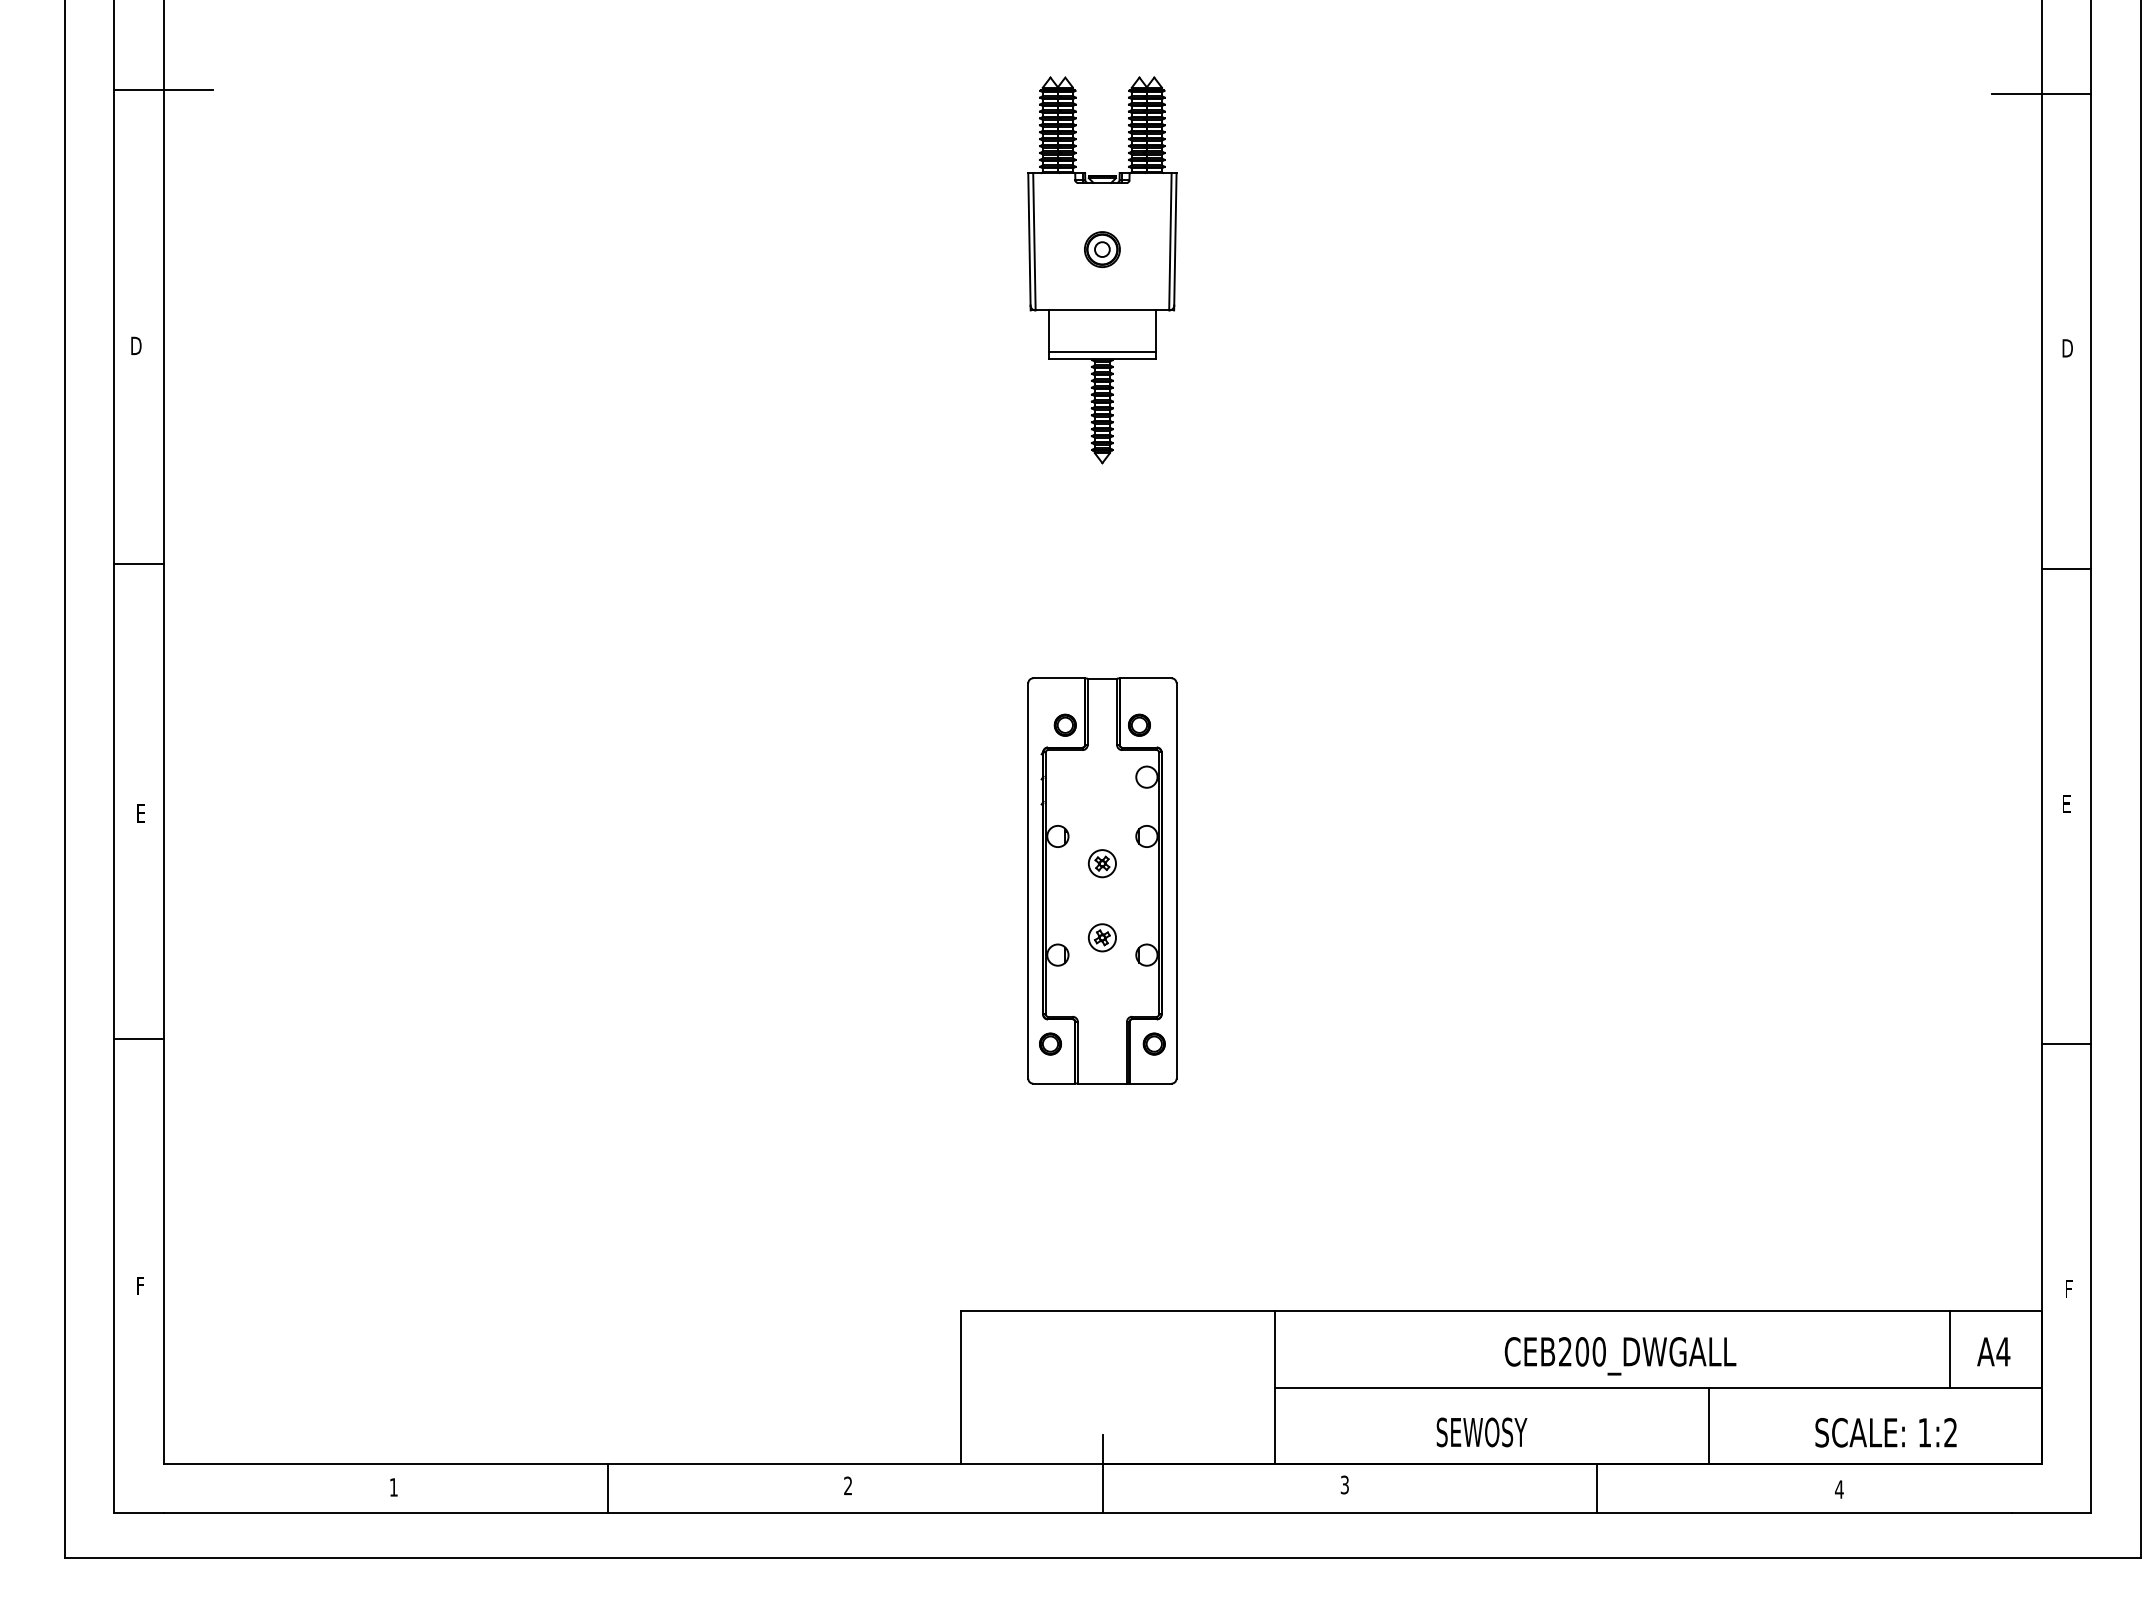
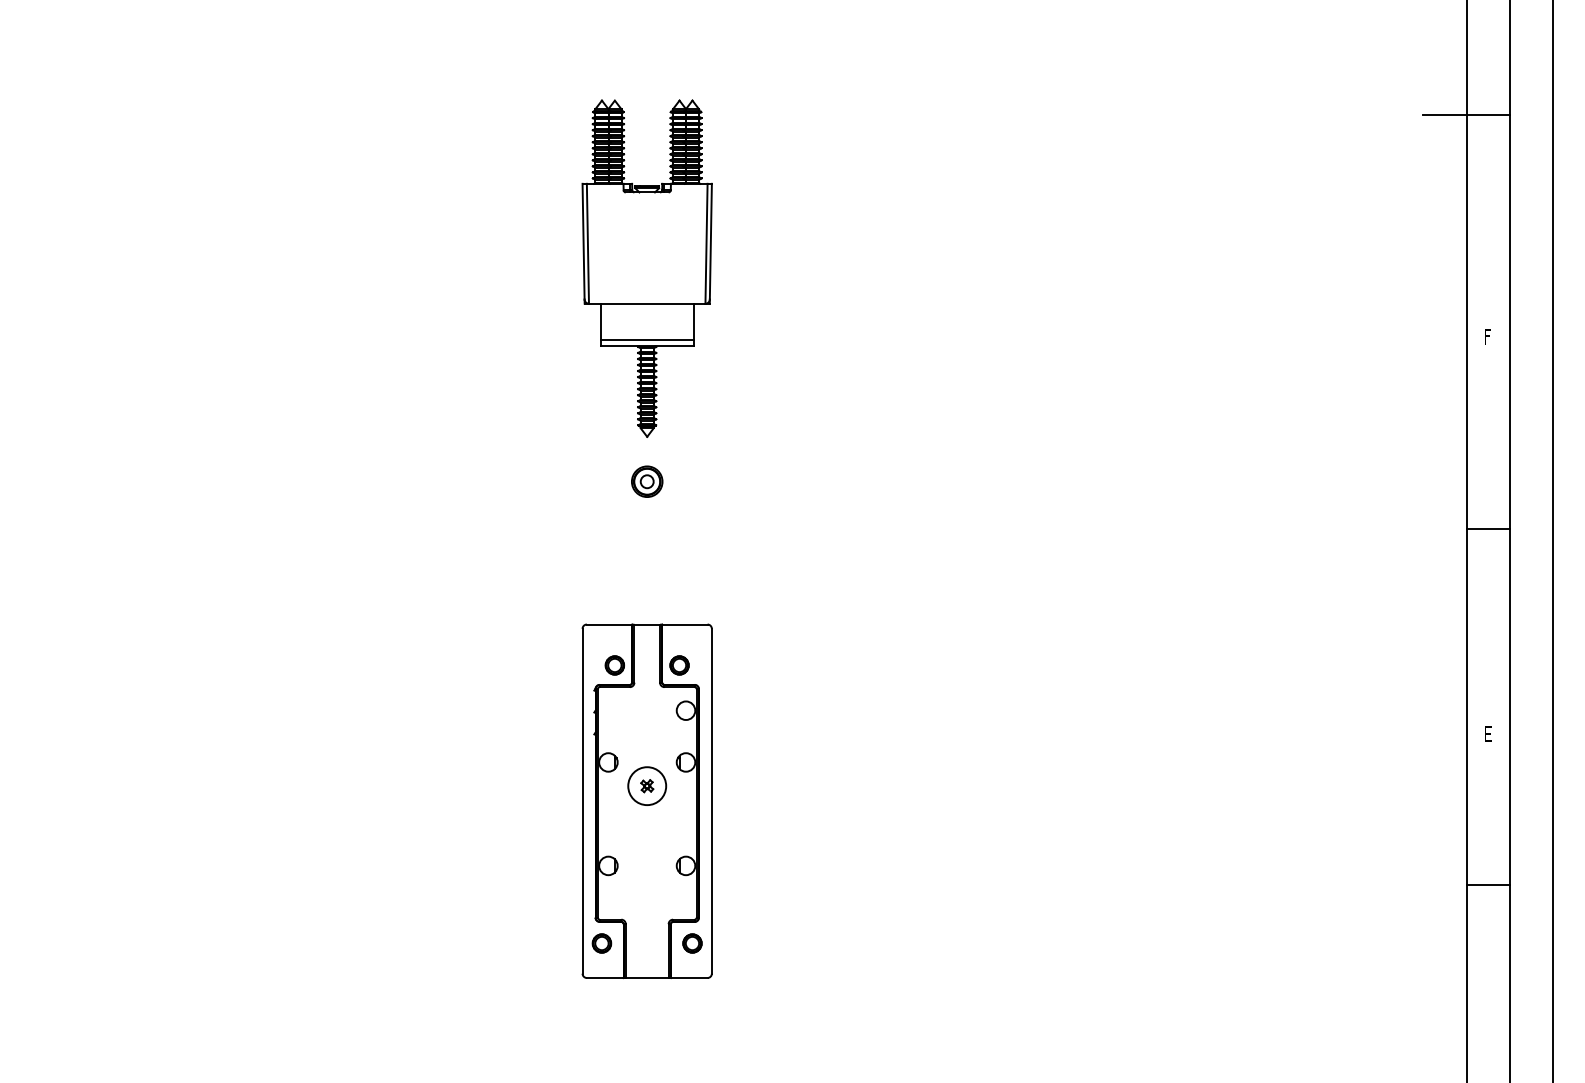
part: (1102, 249) -> (647, 481), moved
text: (2067, 348) -> (1488, 336), D -> F
circle: (1102, 863) -> (647, 786), size x1.6
part: (1102, 937) -> (647, 850), removed
line: (2066, 1043) -> (1488, 884), moved

